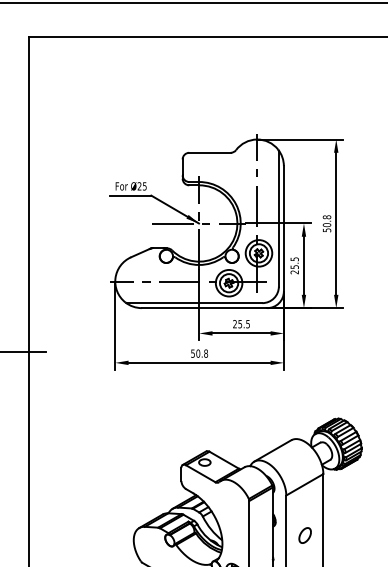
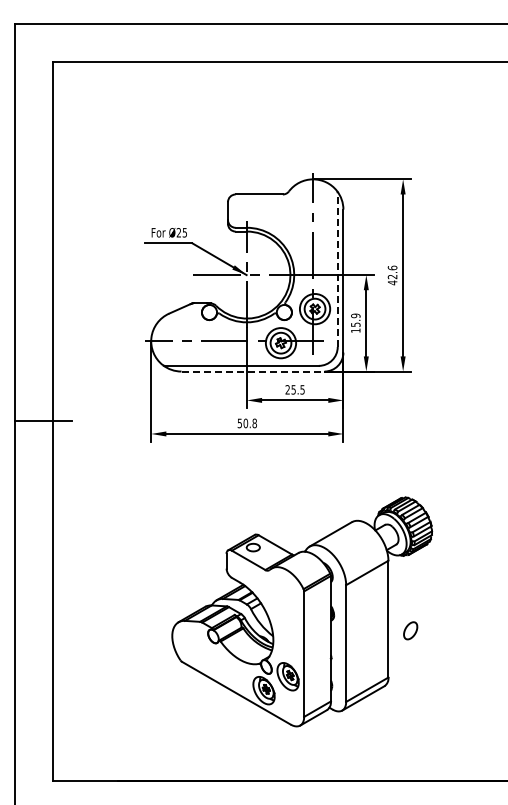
line: (278, 219) -> (337, 270), solid -> dashed
text: (326, 223) -> (392, 275), 50.8 -> 42.6
text: (294, 265) -> (355, 322), 25.5 -> 15.9
line: (205, 308) -> (253, 371), solid -> dashed
part: (305, 535) -> (410, 630), moved

